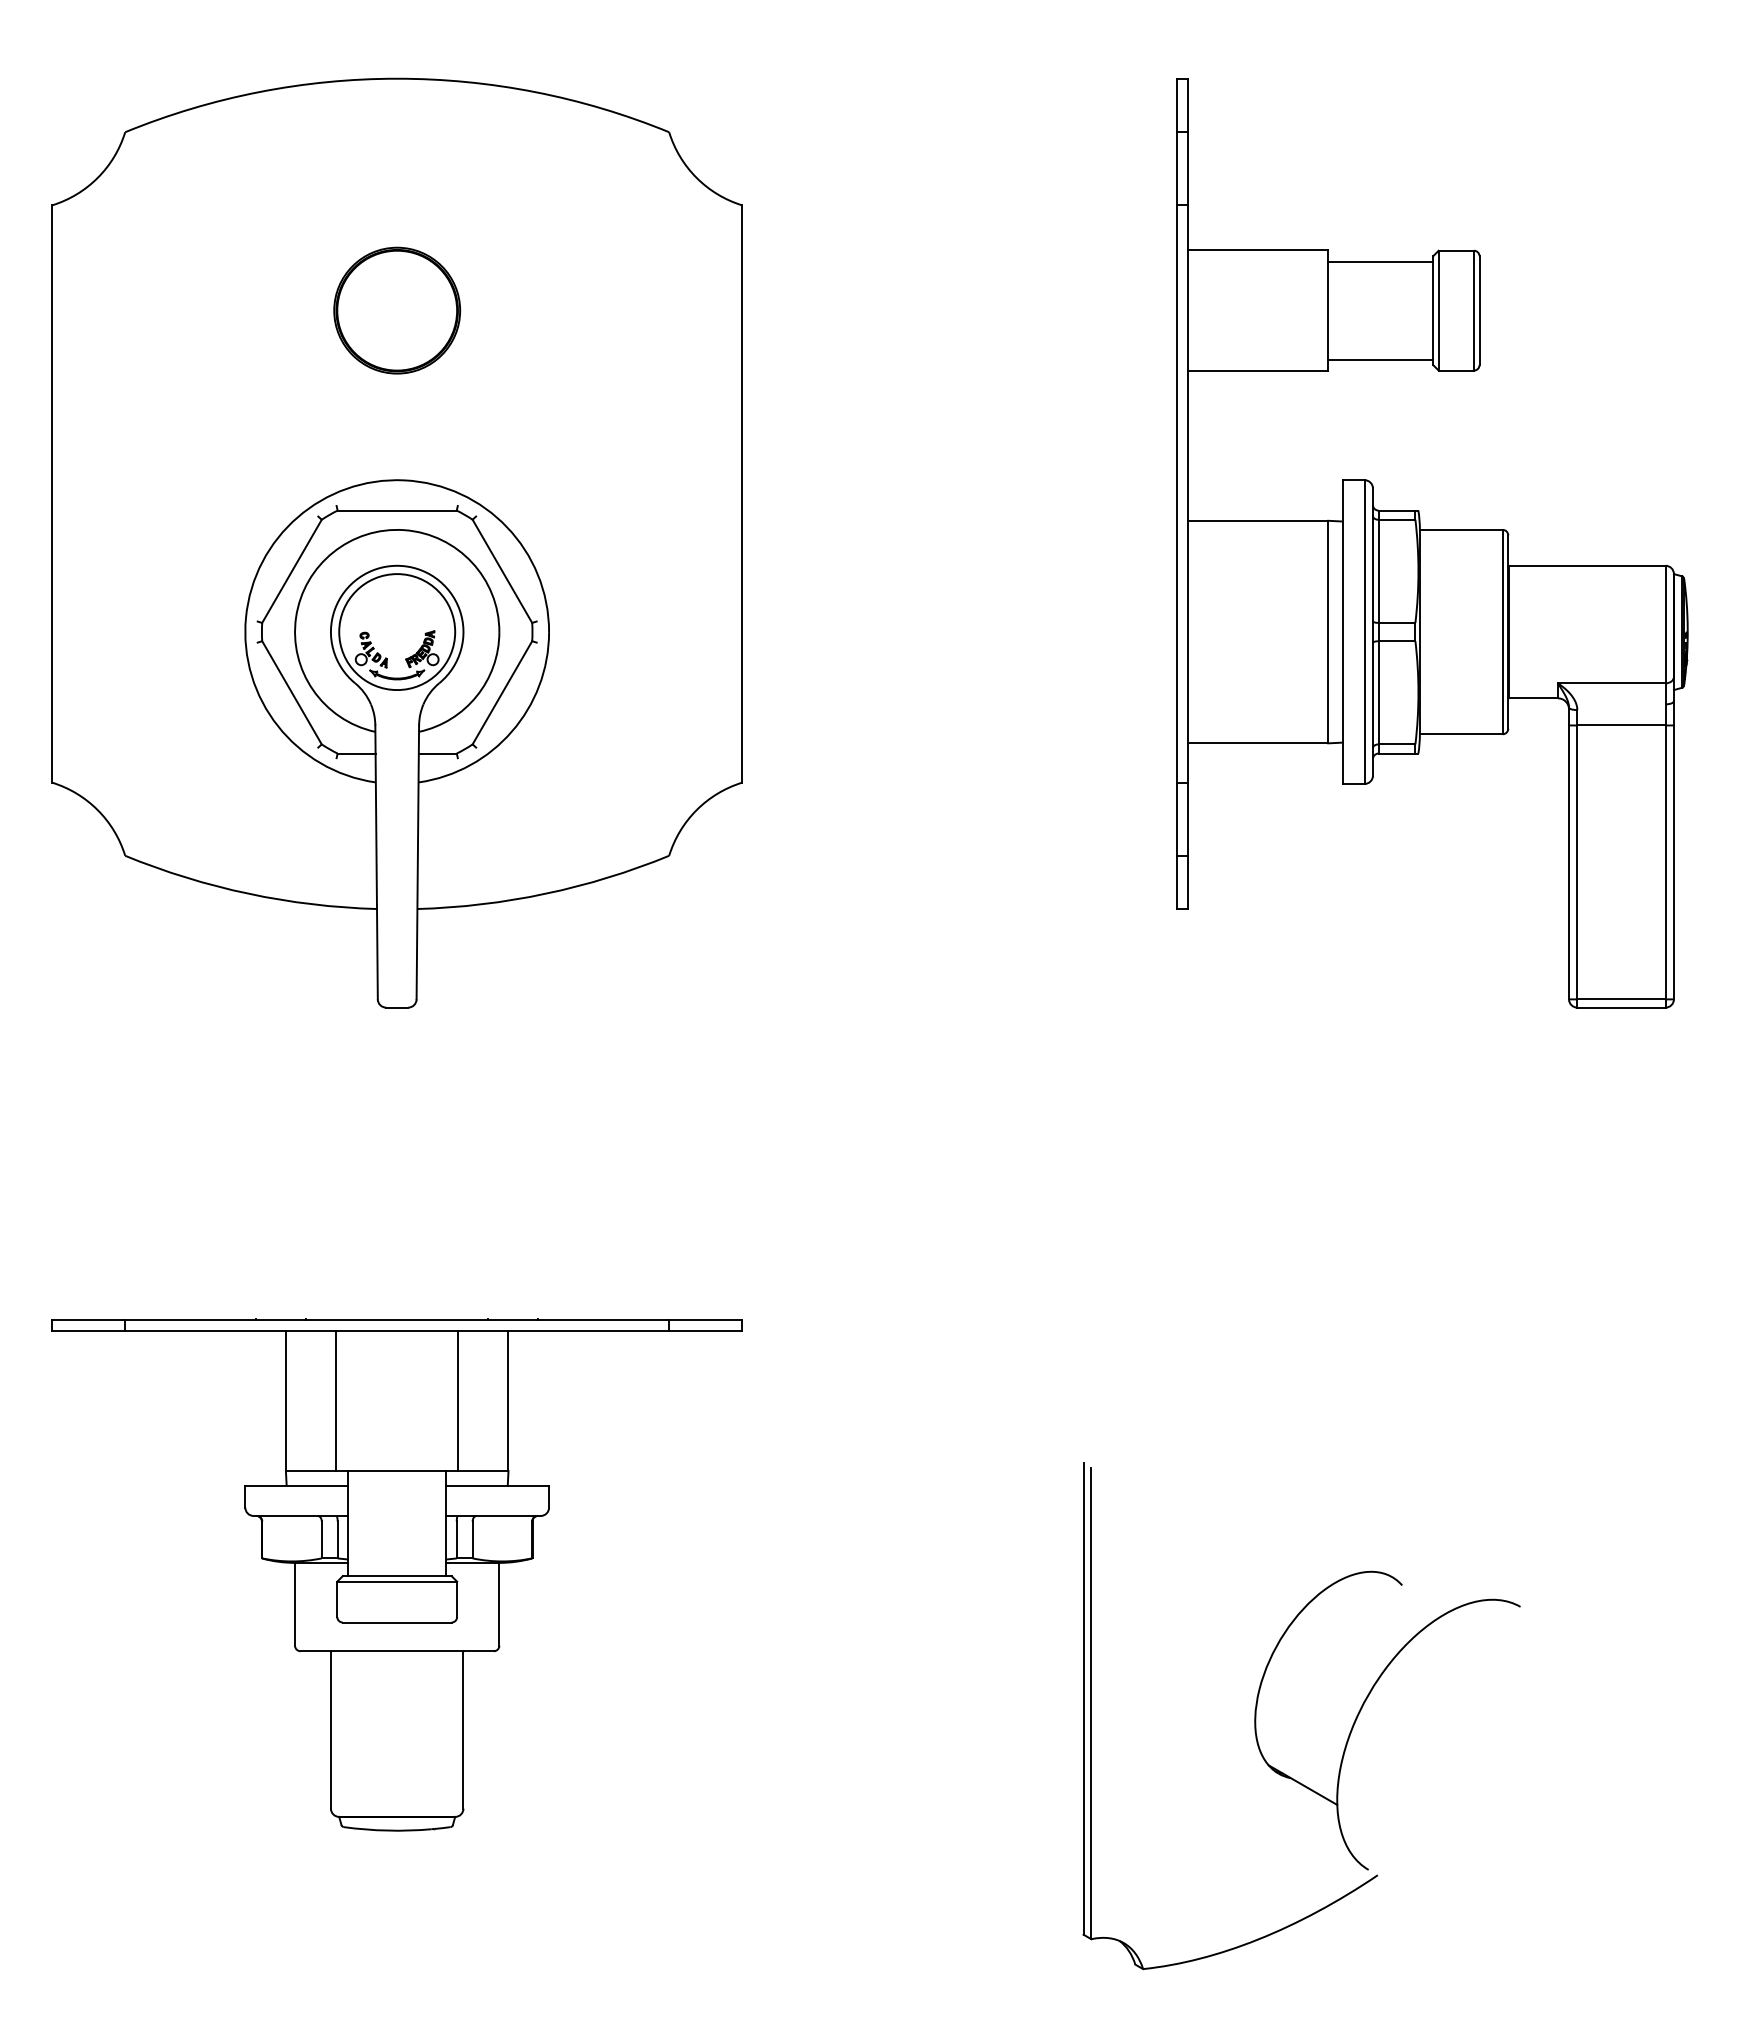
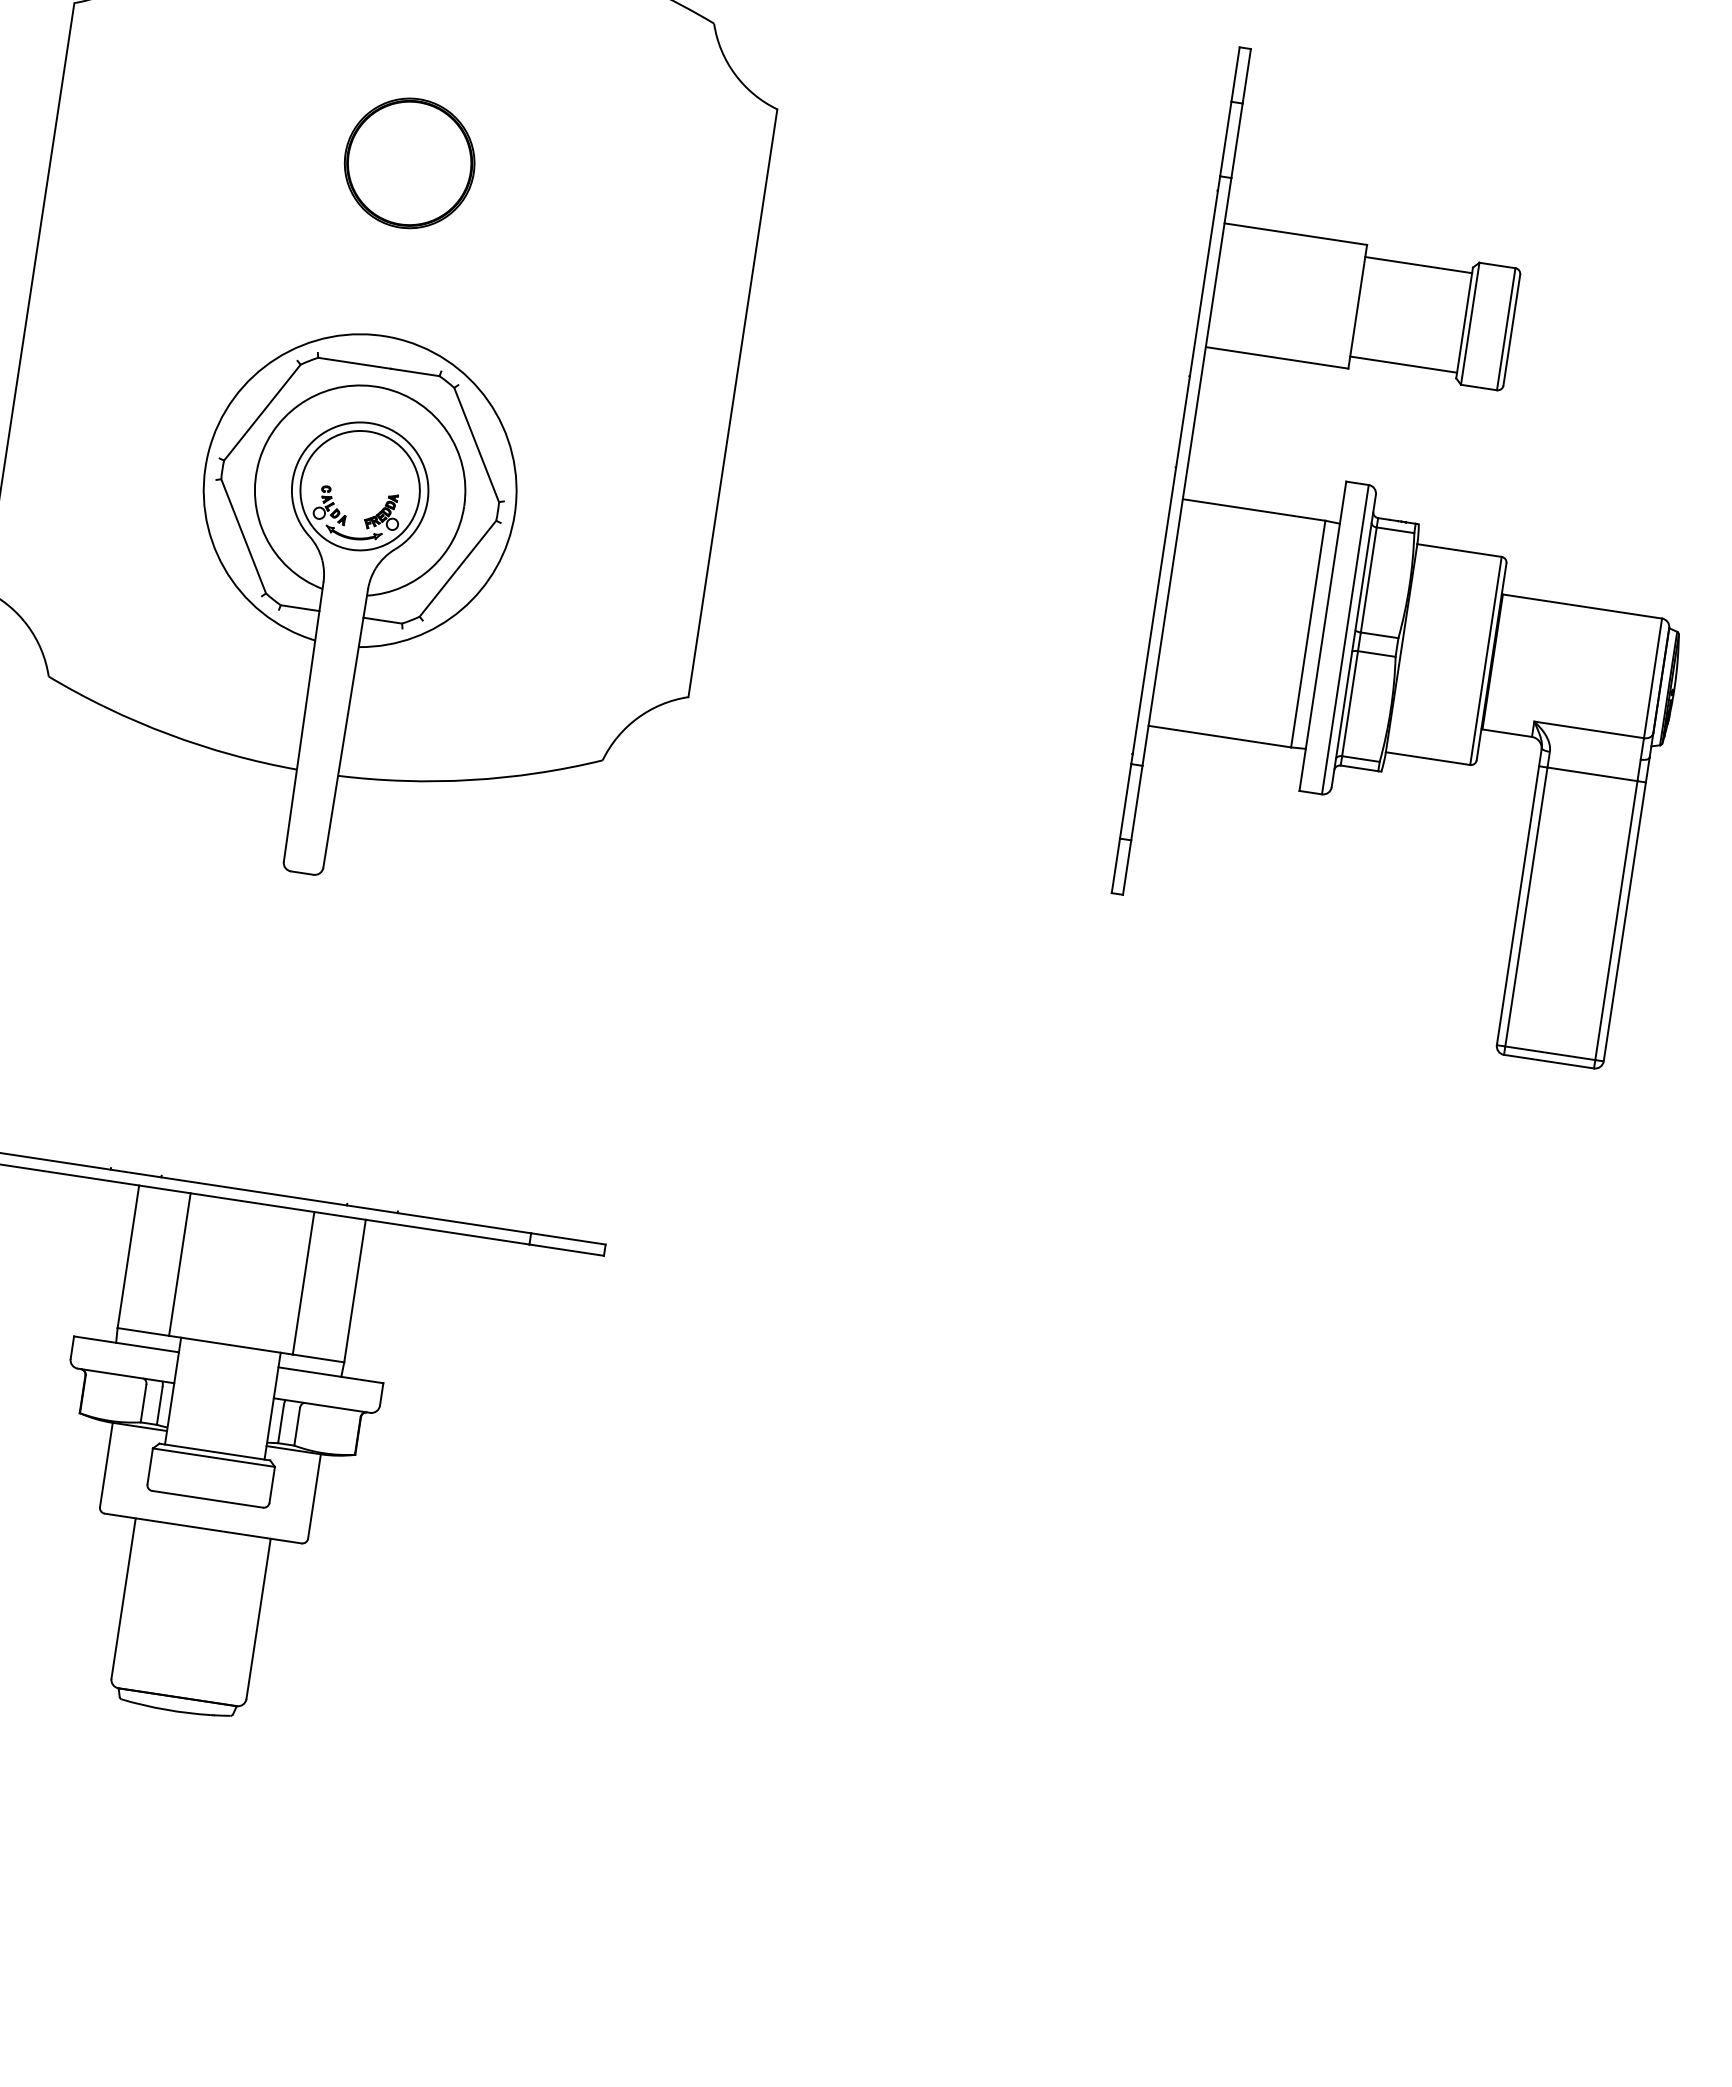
part: (1257, 1707) -> (1070, 1718), removed

